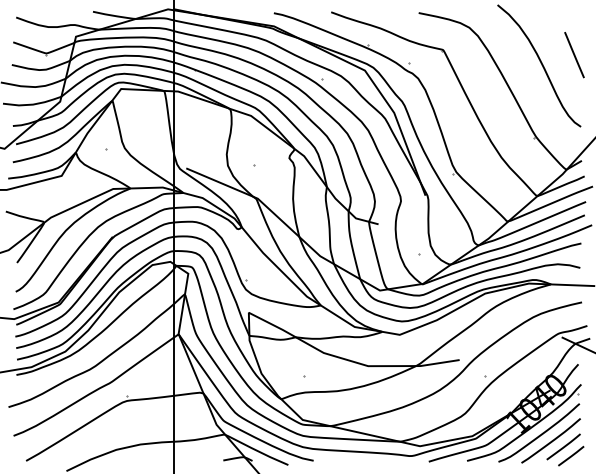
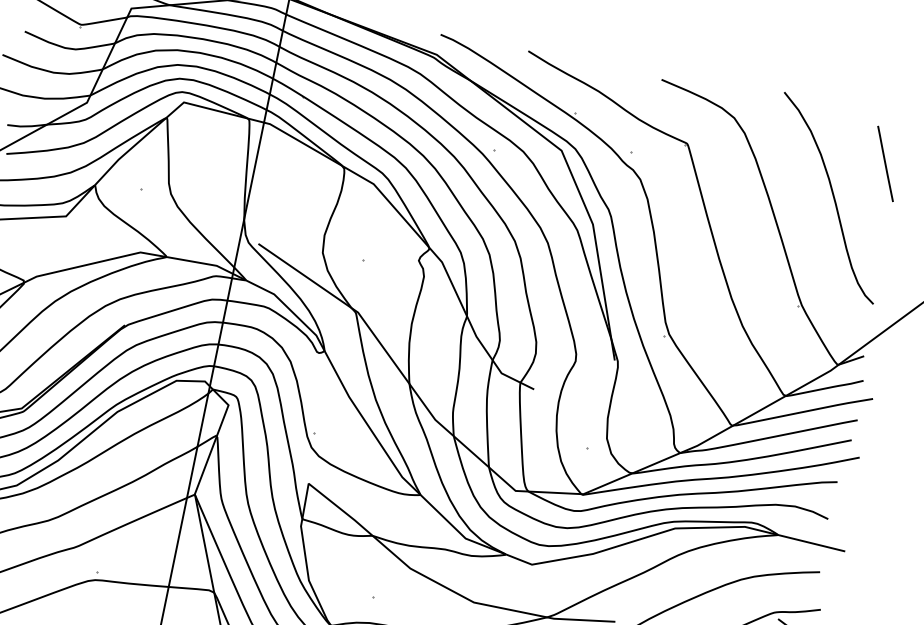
line: (574, 55) -> (885, 164), moved

